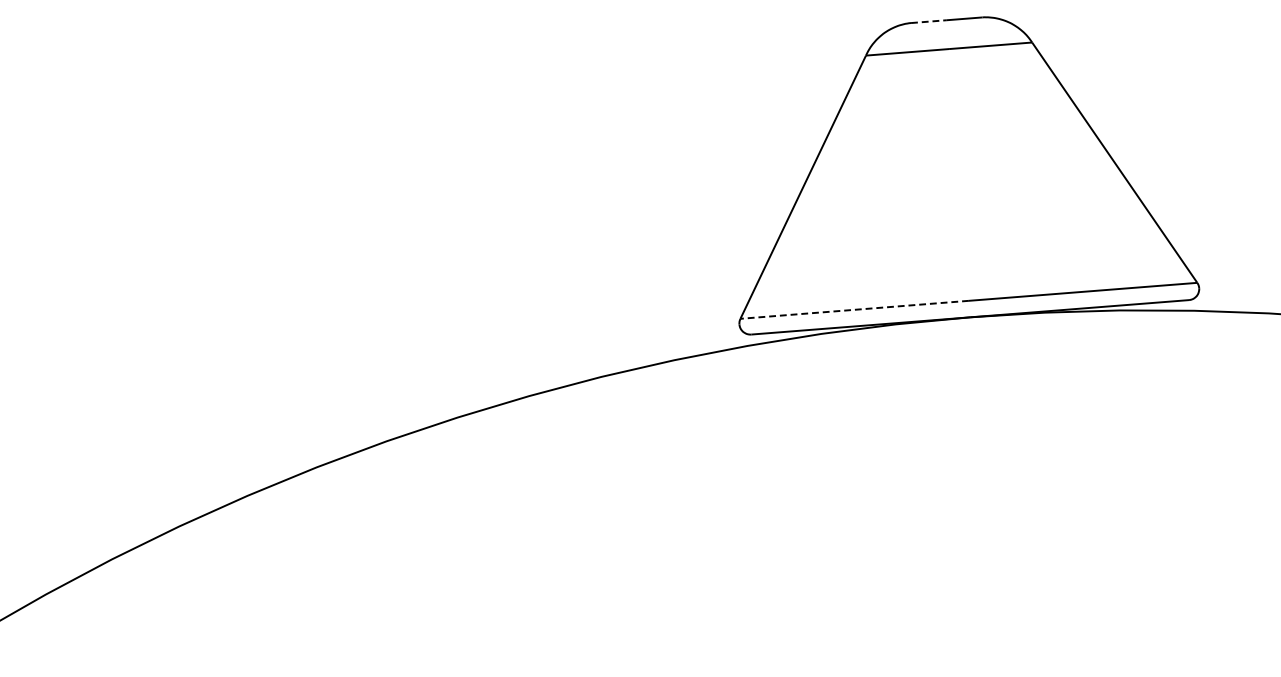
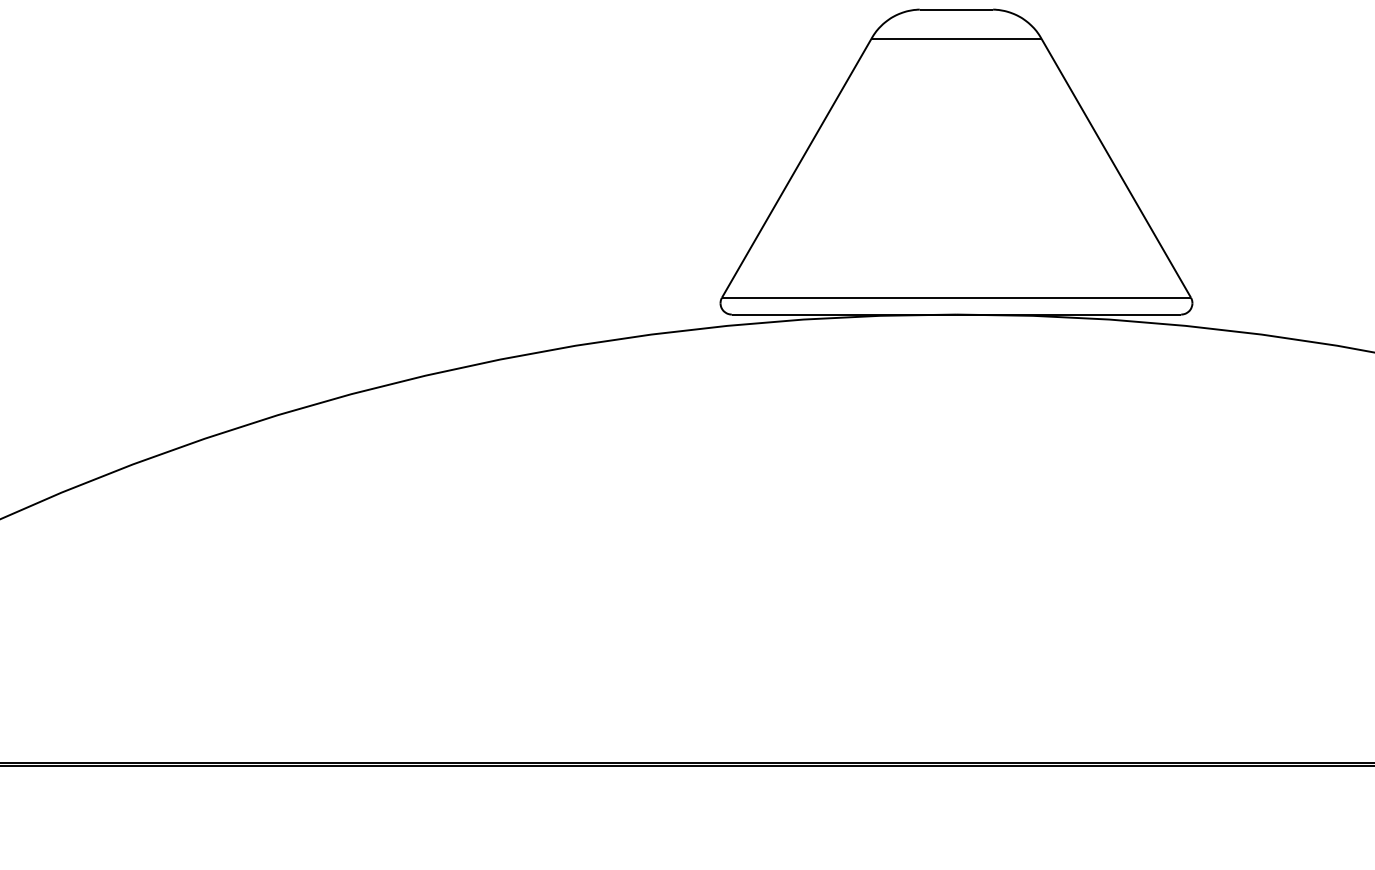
line: (929, 21) -> (938, 9), dashed -> solid
line: (853, 309) -> (838, 297), dashed -> solid

